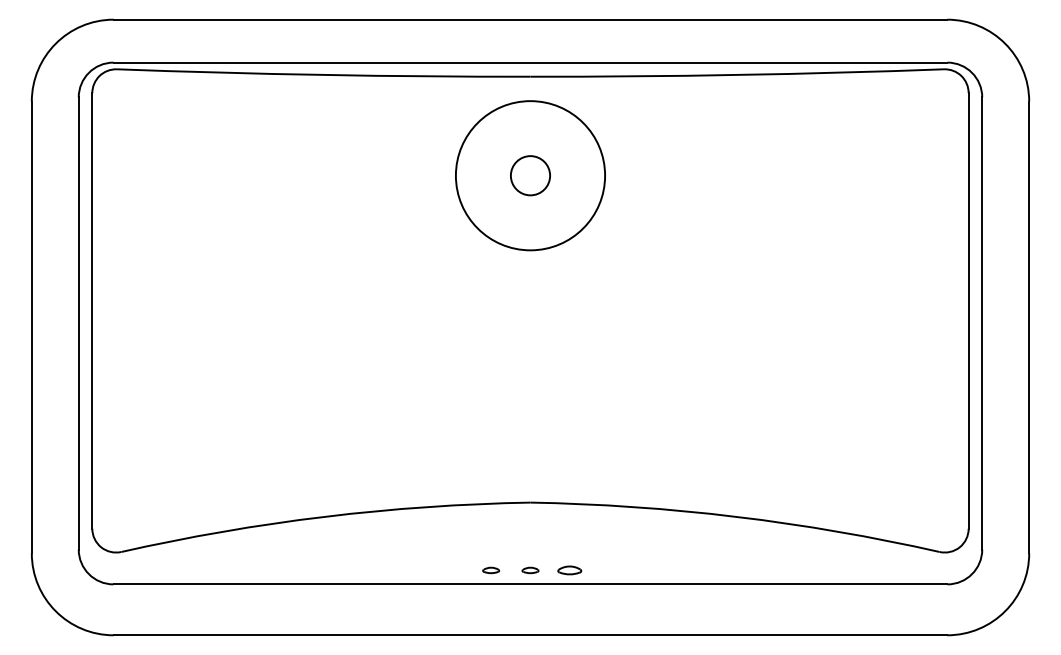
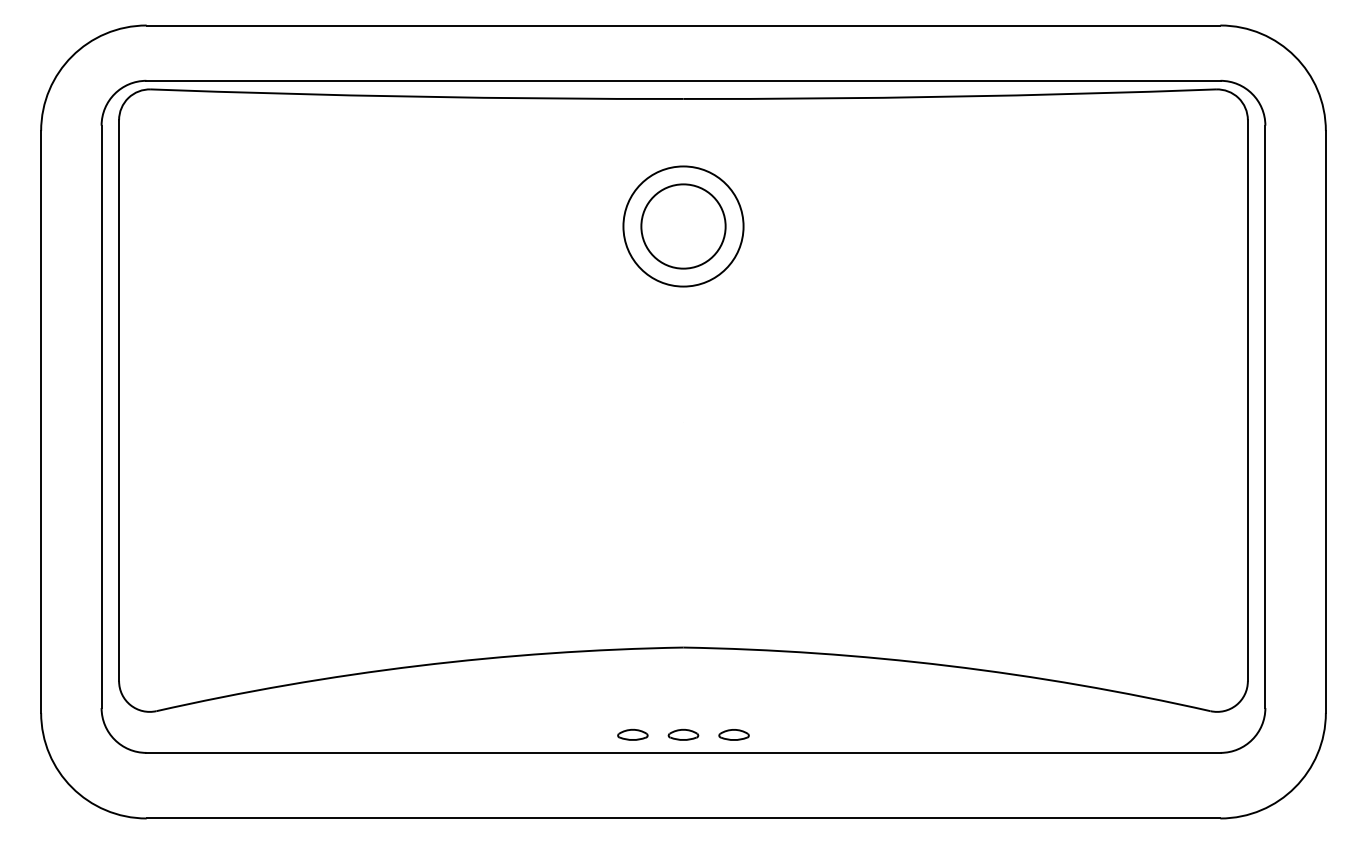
circle: (530, 175) -> (683, 226), size x0.62
circle: (530, 175) -> (683, 226), size x1.67
part: (490, 570) -> (631, 735), size x1.43
part: (530, 570) -> (683, 735), size x1.43

